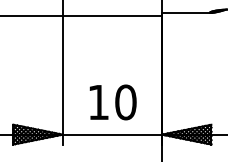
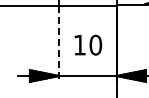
line: (62, 80) -> (58, 44), solid -> dashed
text: (113, 101) -> (88, 44), moved

